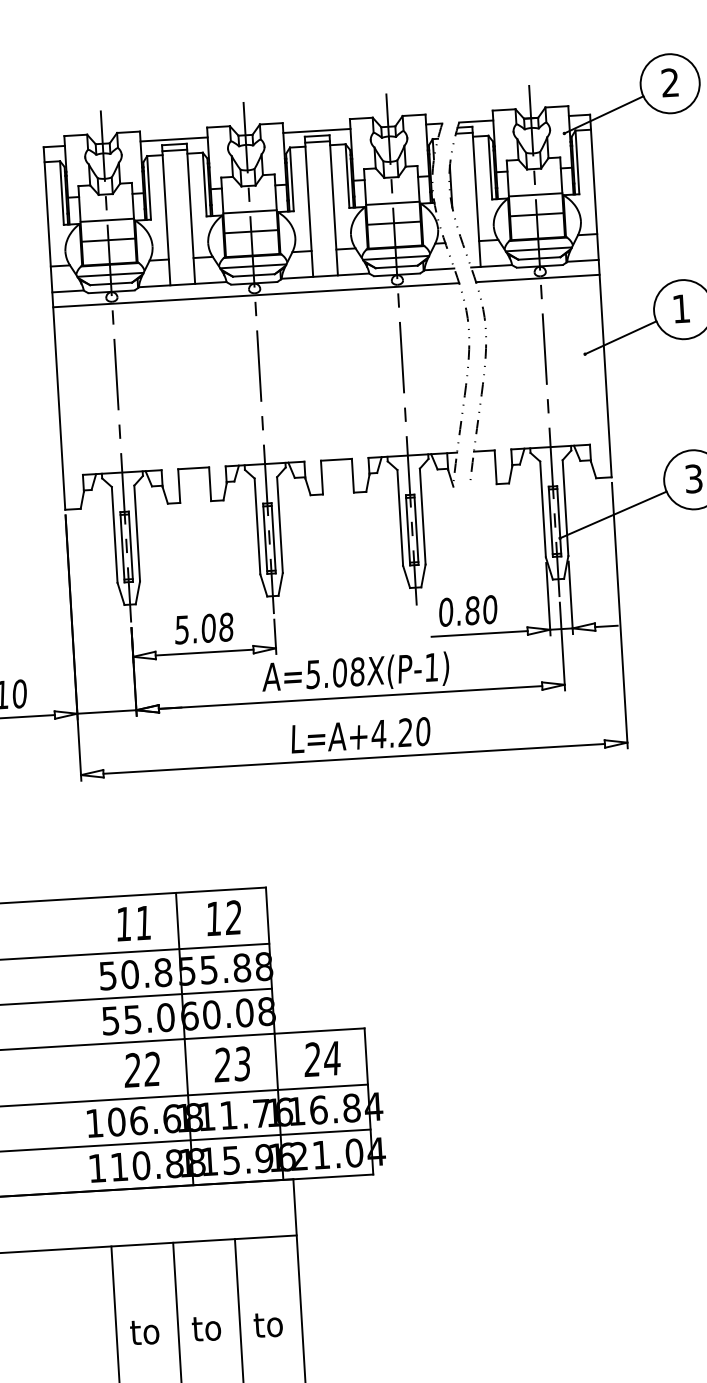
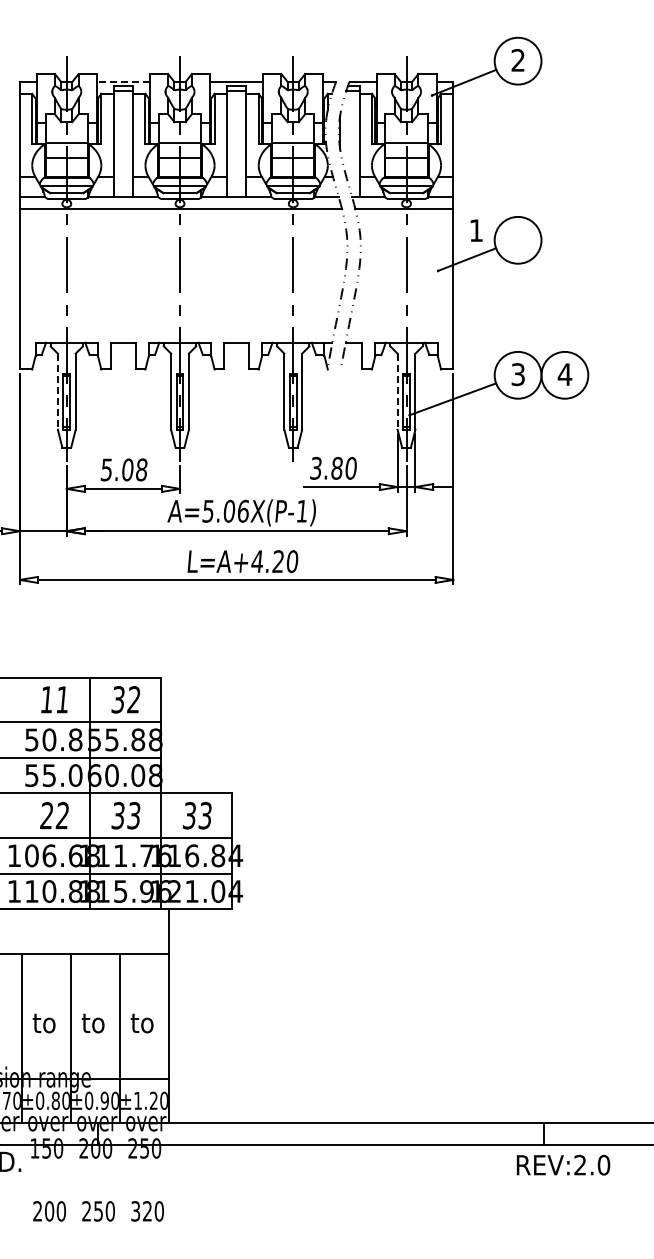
line: (174, 138) -> (123, 81), solid -> dashed
text: (681, 308) -> (476, 230), moved
line: (542, 510) -> (397, 392), solid -> dashed
line: (114, 535) -> (57, 392), solid -> dashed
text: (445, 612) -> (315, 468), 0.80 -> 3.80
text: (357, 670) -> (243, 510), A=5.08X(P-1) -> A=5.06X(P-1)
text: (212, 918) -> (117, 699), 12 -> 32
text: (321, 1058) -> (196, 815), 24 -> 33
text: (221, 1064) -> (117, 815), 23 -> 33

